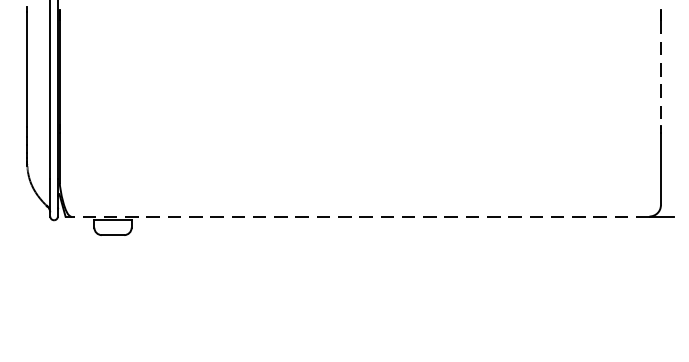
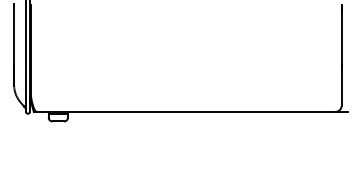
line: (660, 74) -> (341, 38), dashed -> solid
line: (359, 215) -> (185, 111), dashed -> solid

